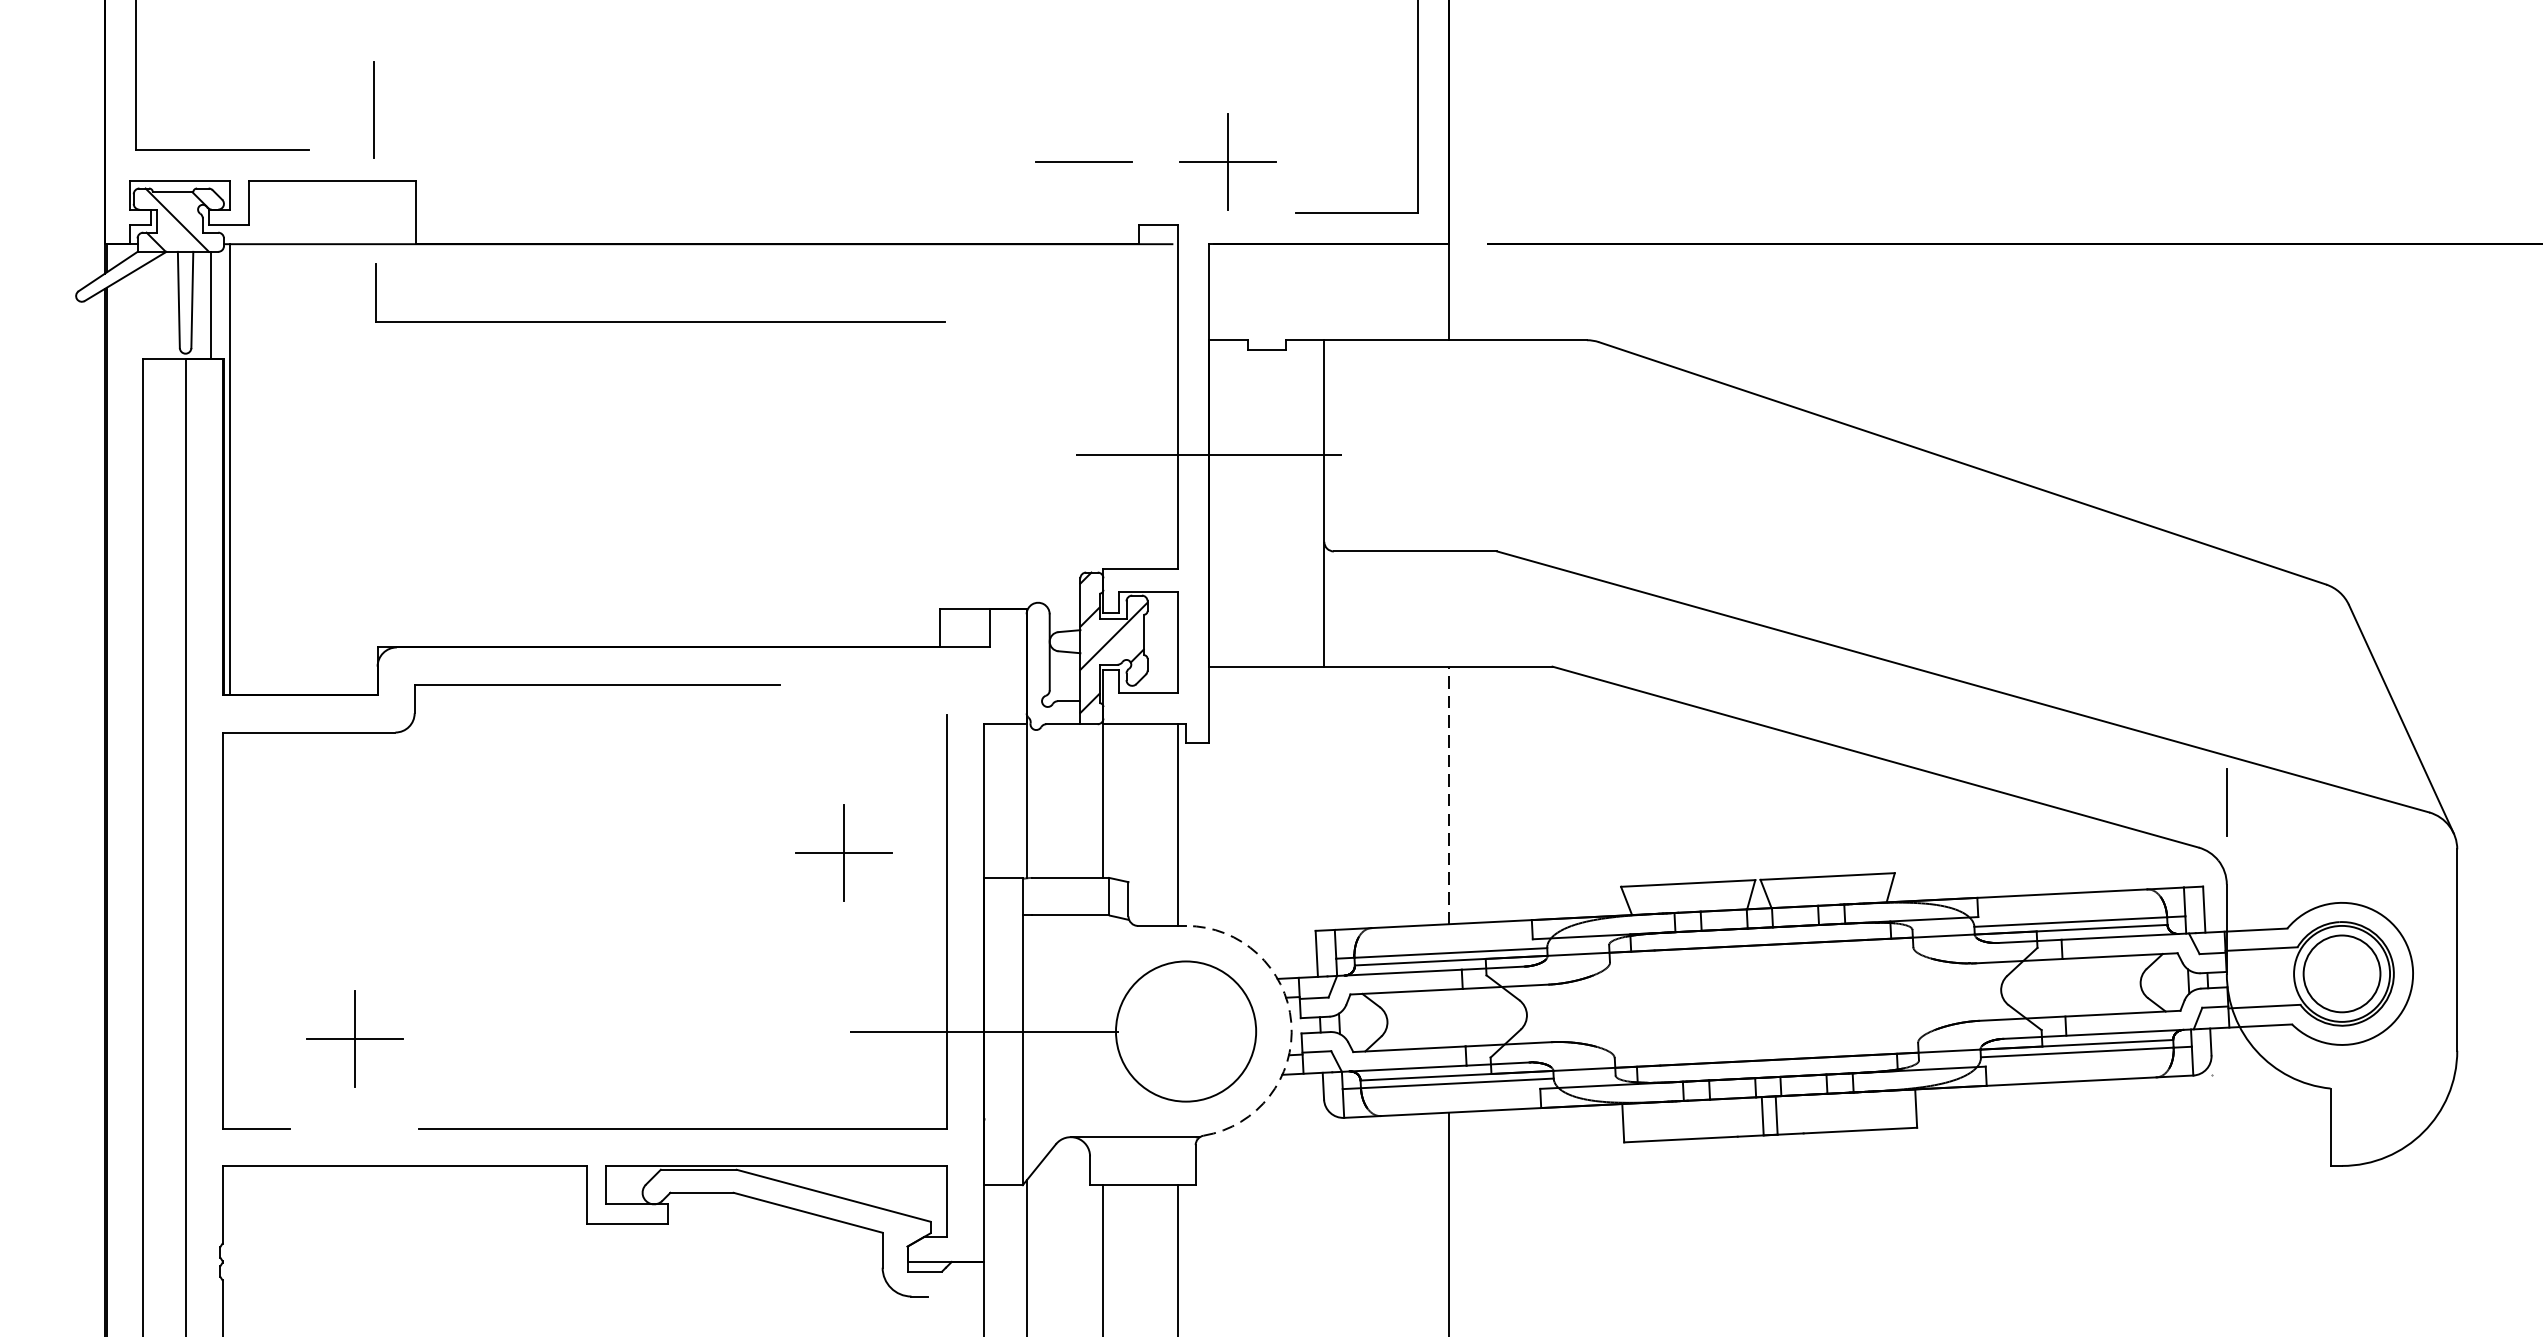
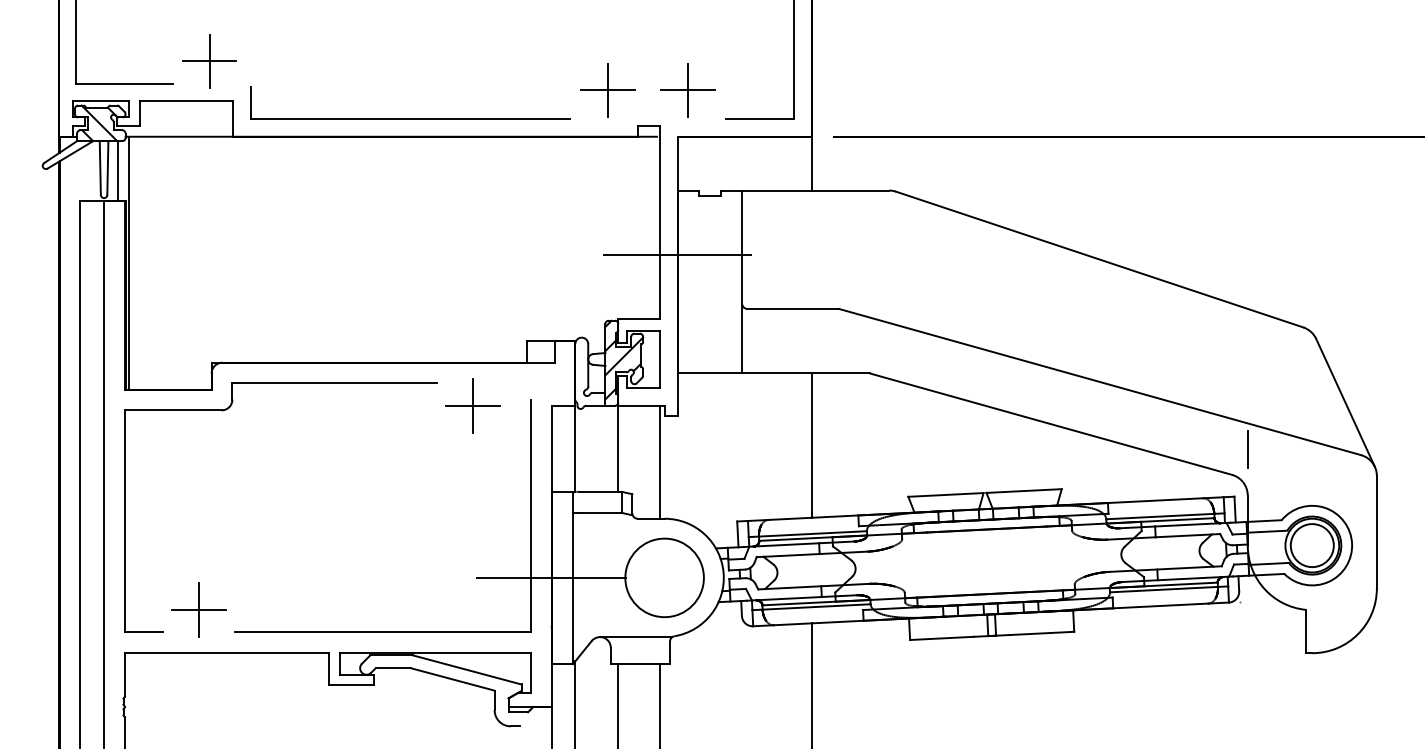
line: (373, 109) -> (209, 61), added
line: (1084, 161) -> (607, 90), added
part: (661, 320) -> (410, 118), moved
line: (1449, 795) -> (812, 445), dashed -> solid
part: (843, 852) -> (472, 405), moved
arc: (1291, 1021) -> (723, 572), dashed -> solid
part: (354, 1037) -> (198, 609), moved

